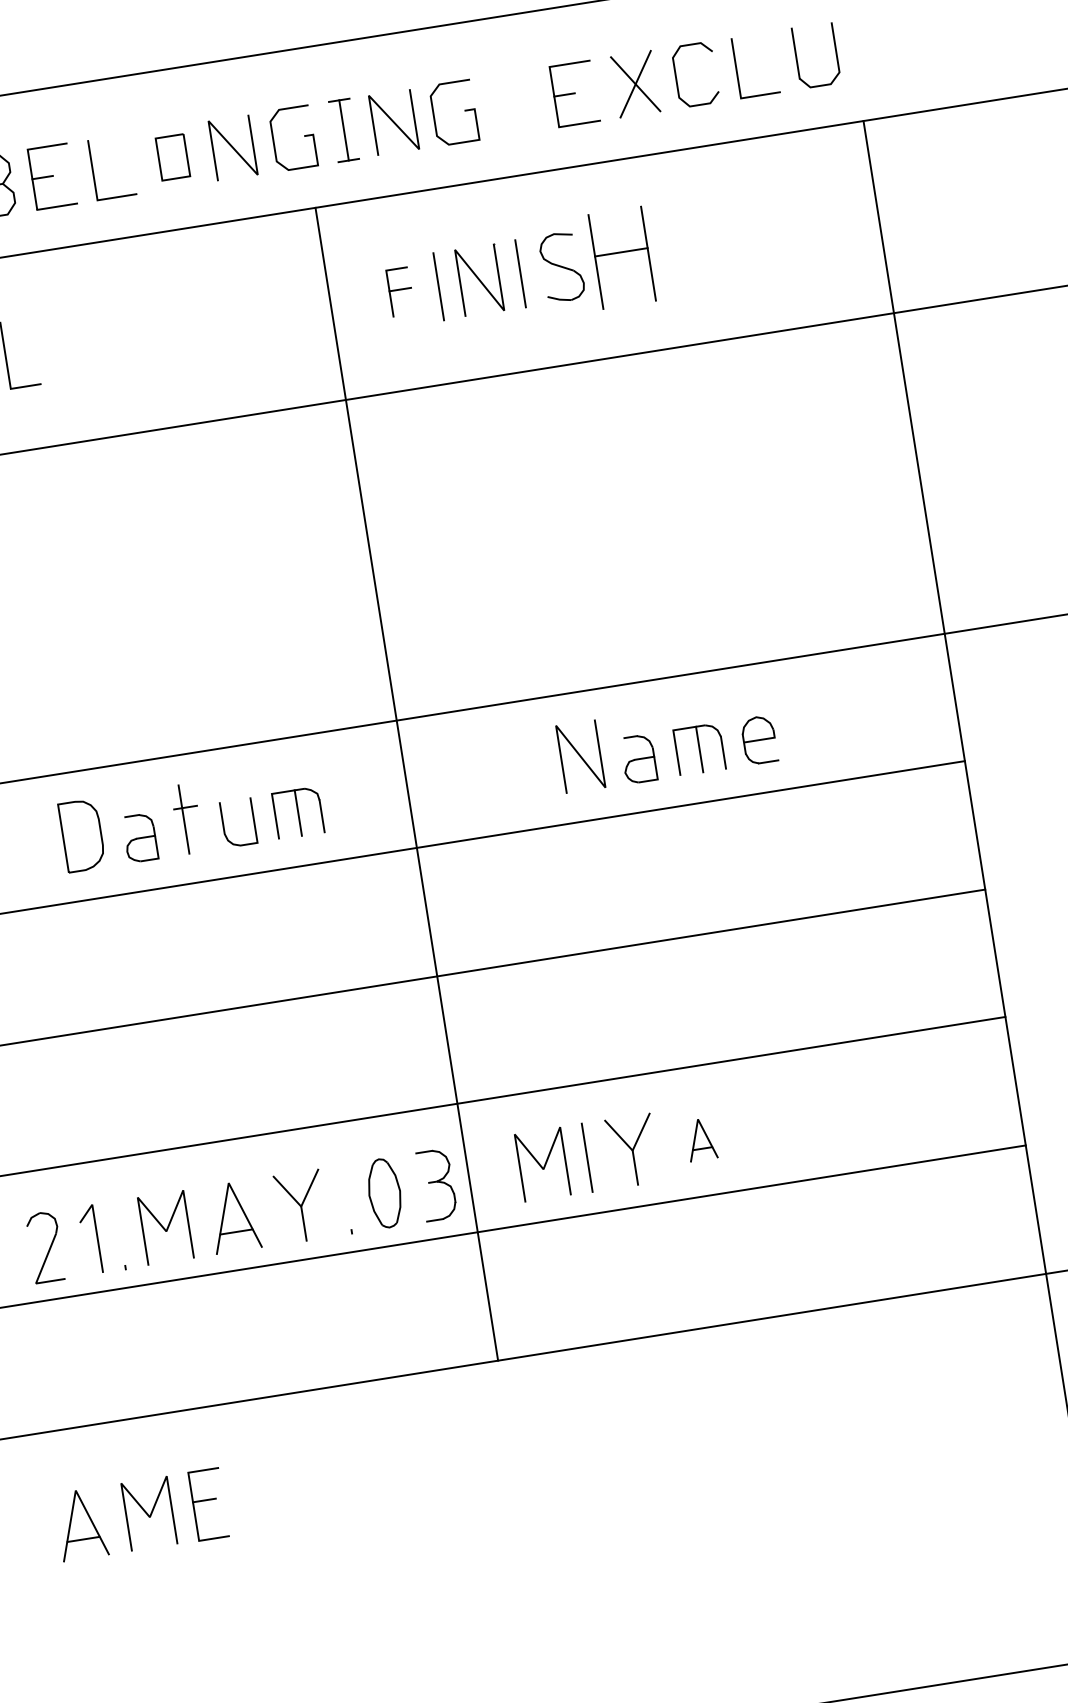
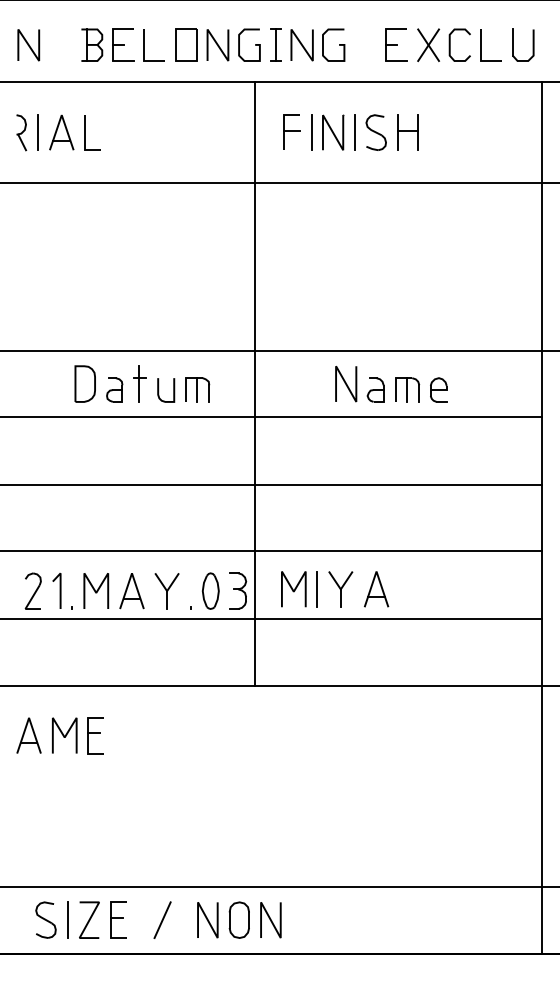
part: (172, 156) -> (186, 44), size x1.43
part: (621, 257) -> (407, 132), size x0.71
part: (399, 290) -> (291, 131), size x1.43
part: (700, 1140) -> (376, 589), size x1.67

